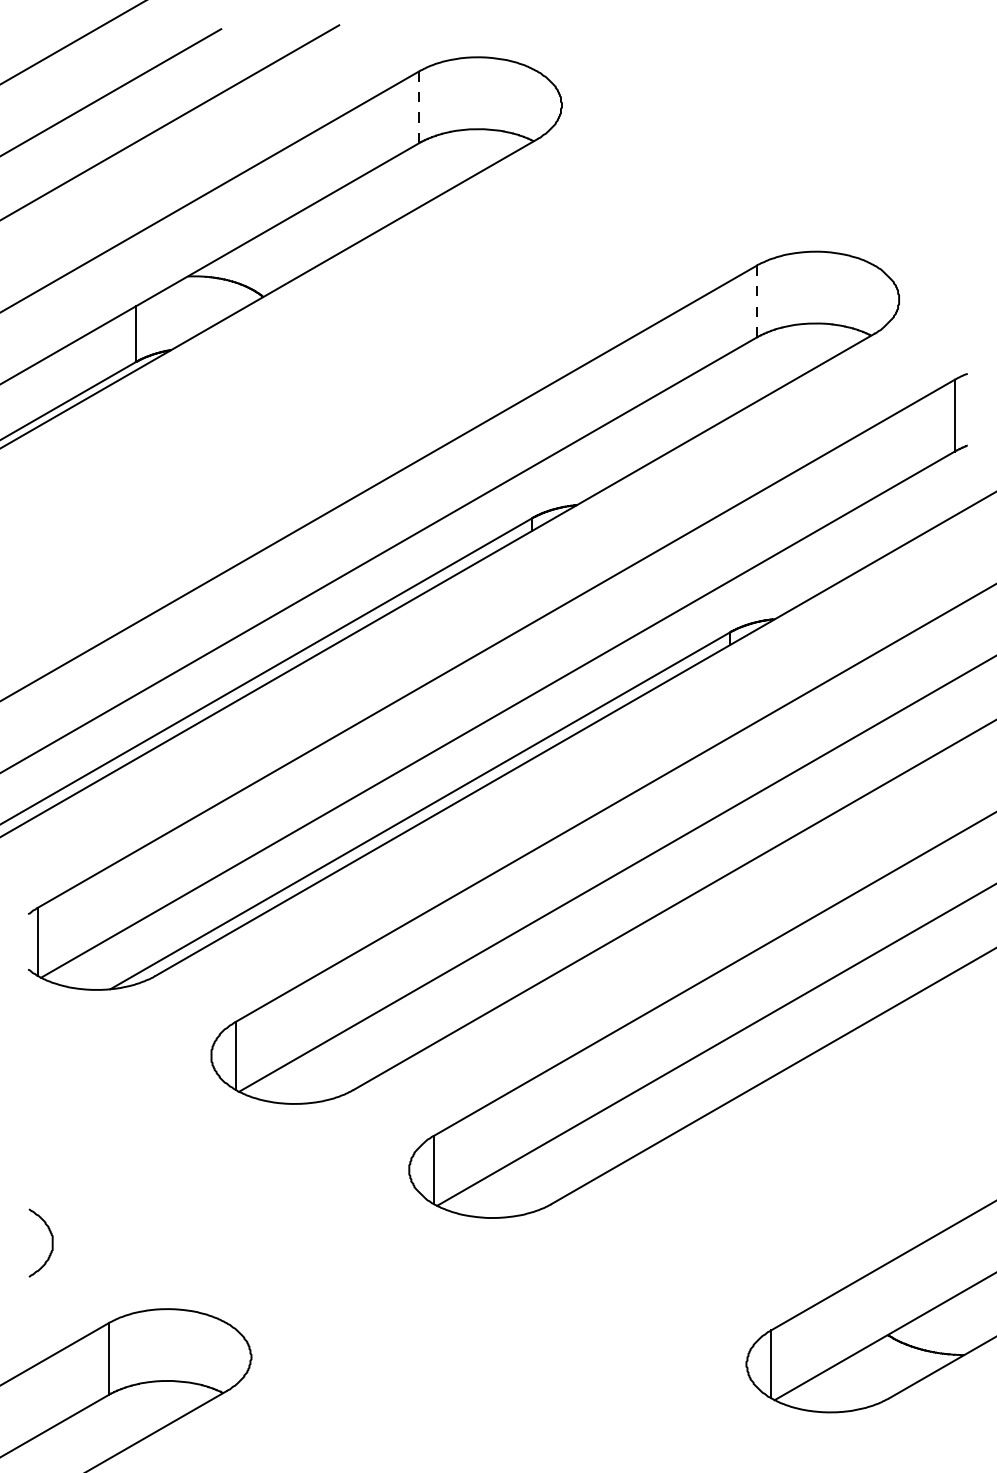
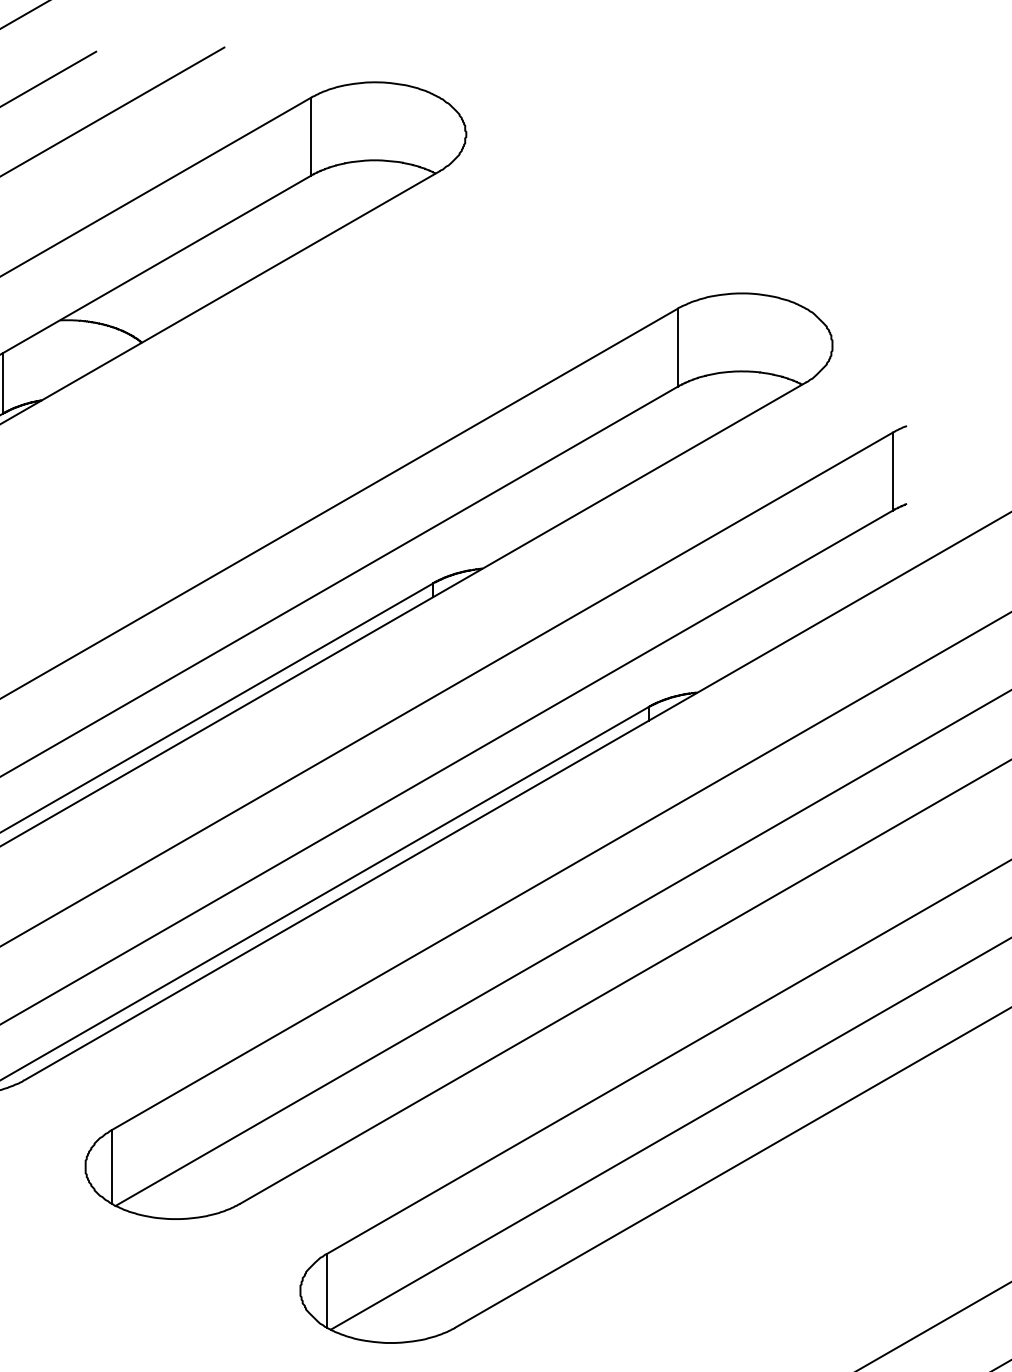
line: (419, 107) -> (311, 136), dashed -> solid
line: (756, 301) -> (677, 347), dashed -> solid

